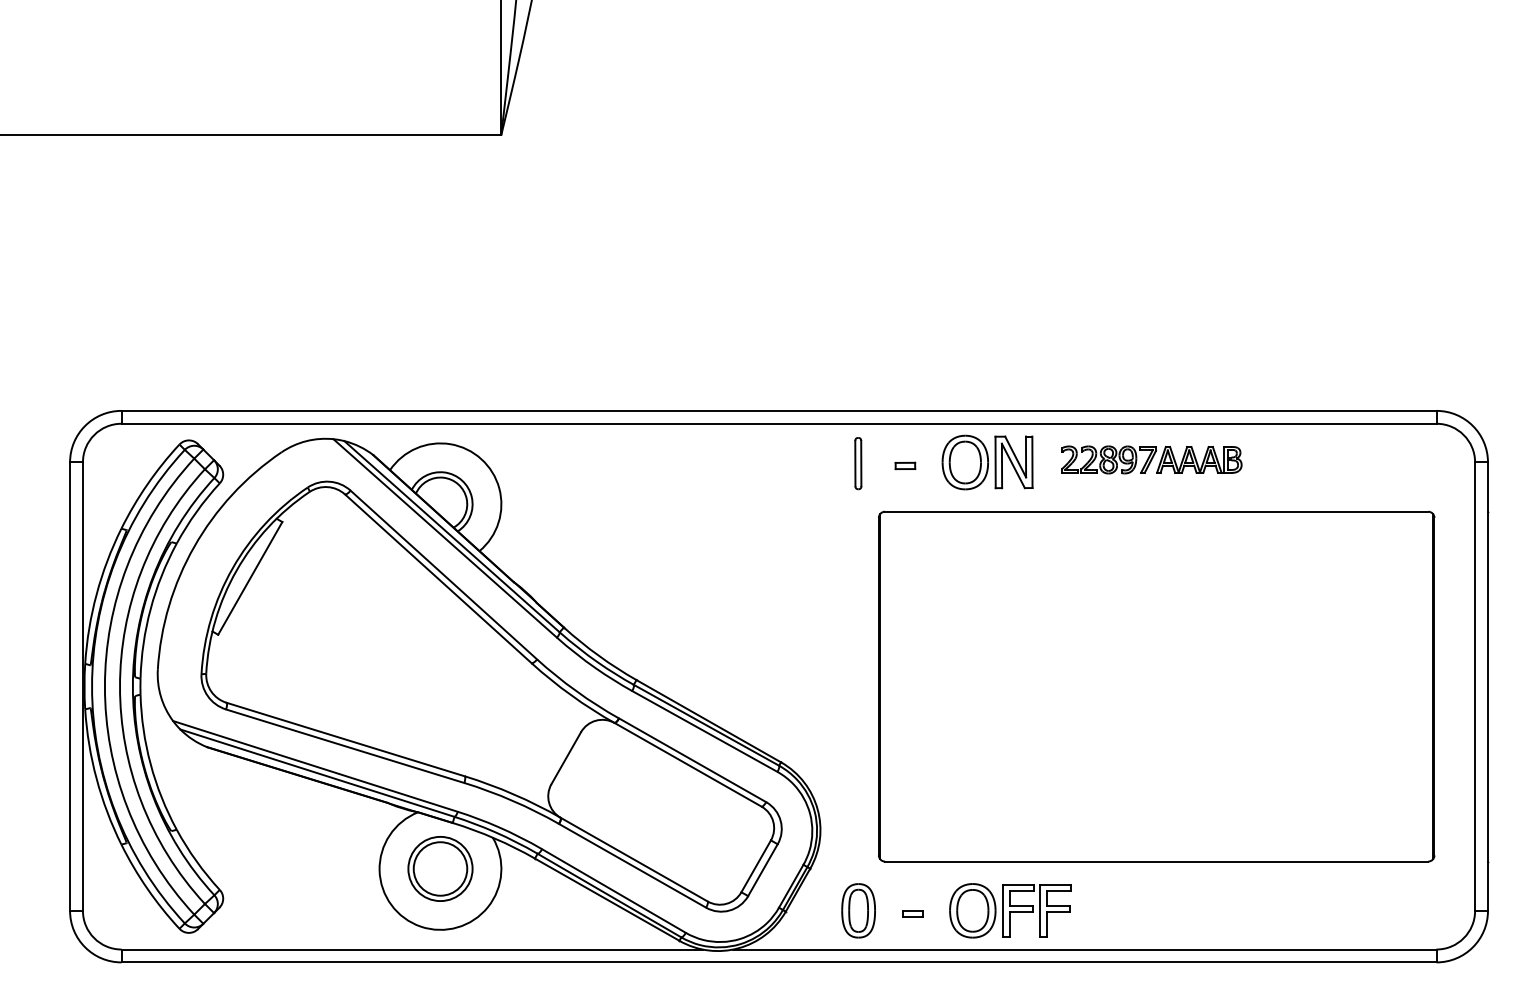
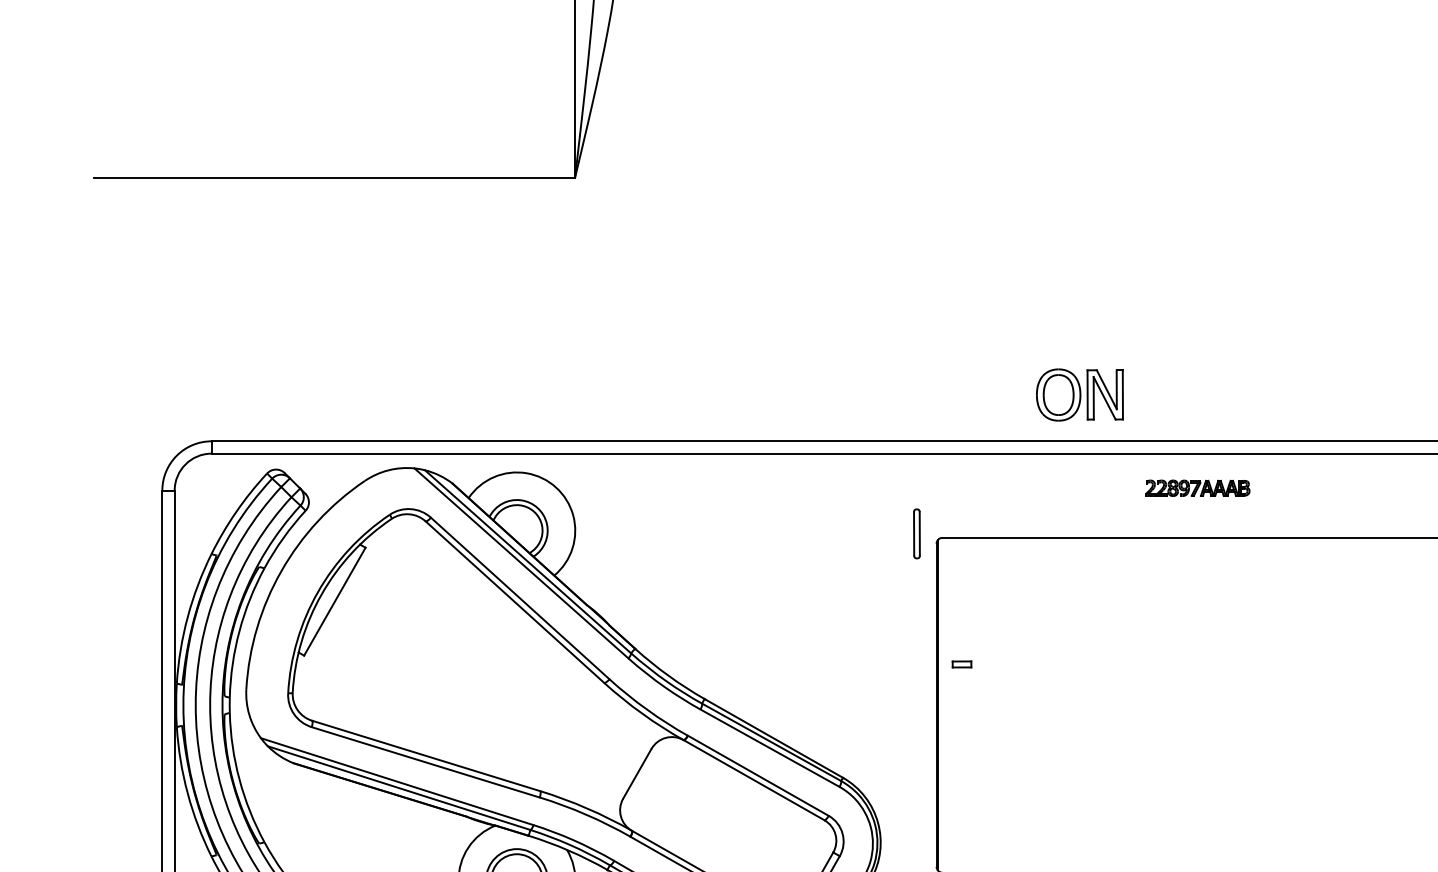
part: (1151, 459) -> (1197, 487), size x0.6
part: (987, 462) -> (1079, 394), moved
part: (858, 463) -> (917, 533), moved
part: (905, 465) -> (962, 664), moved

